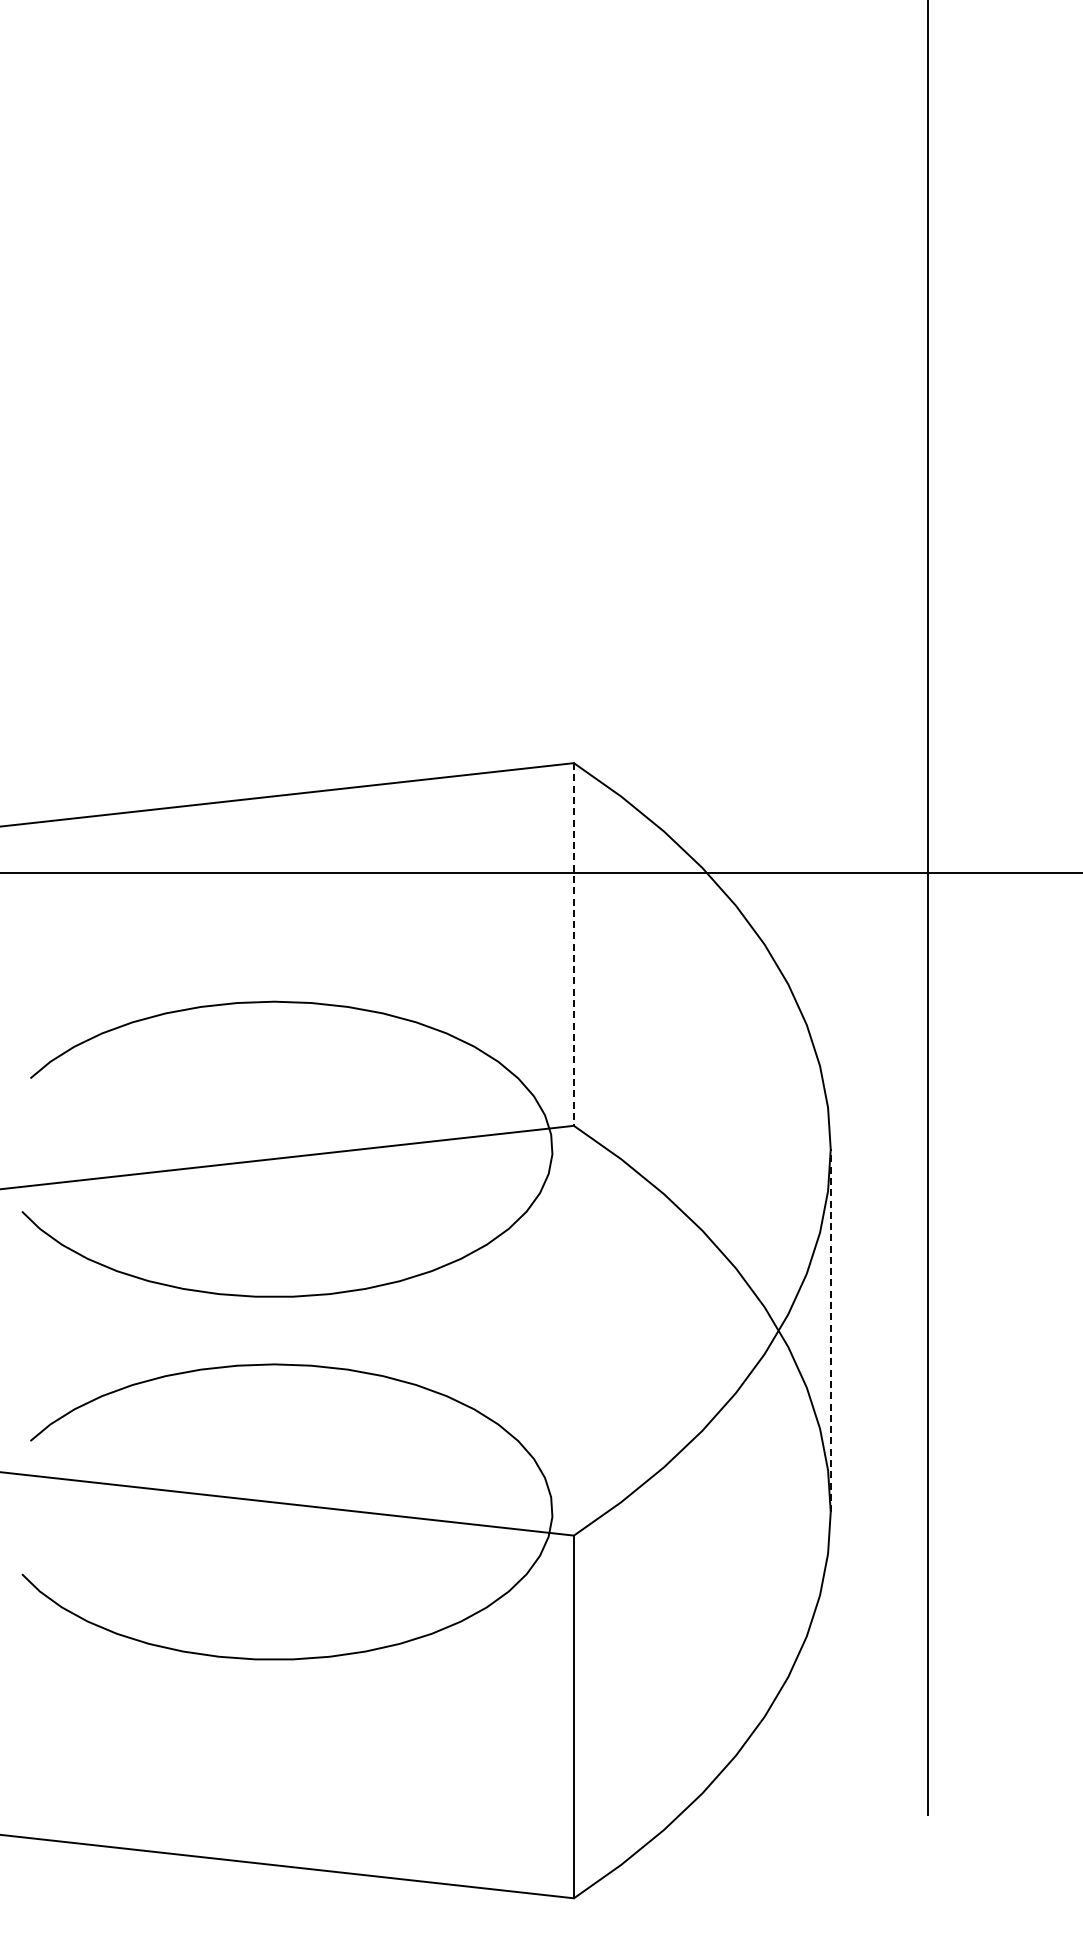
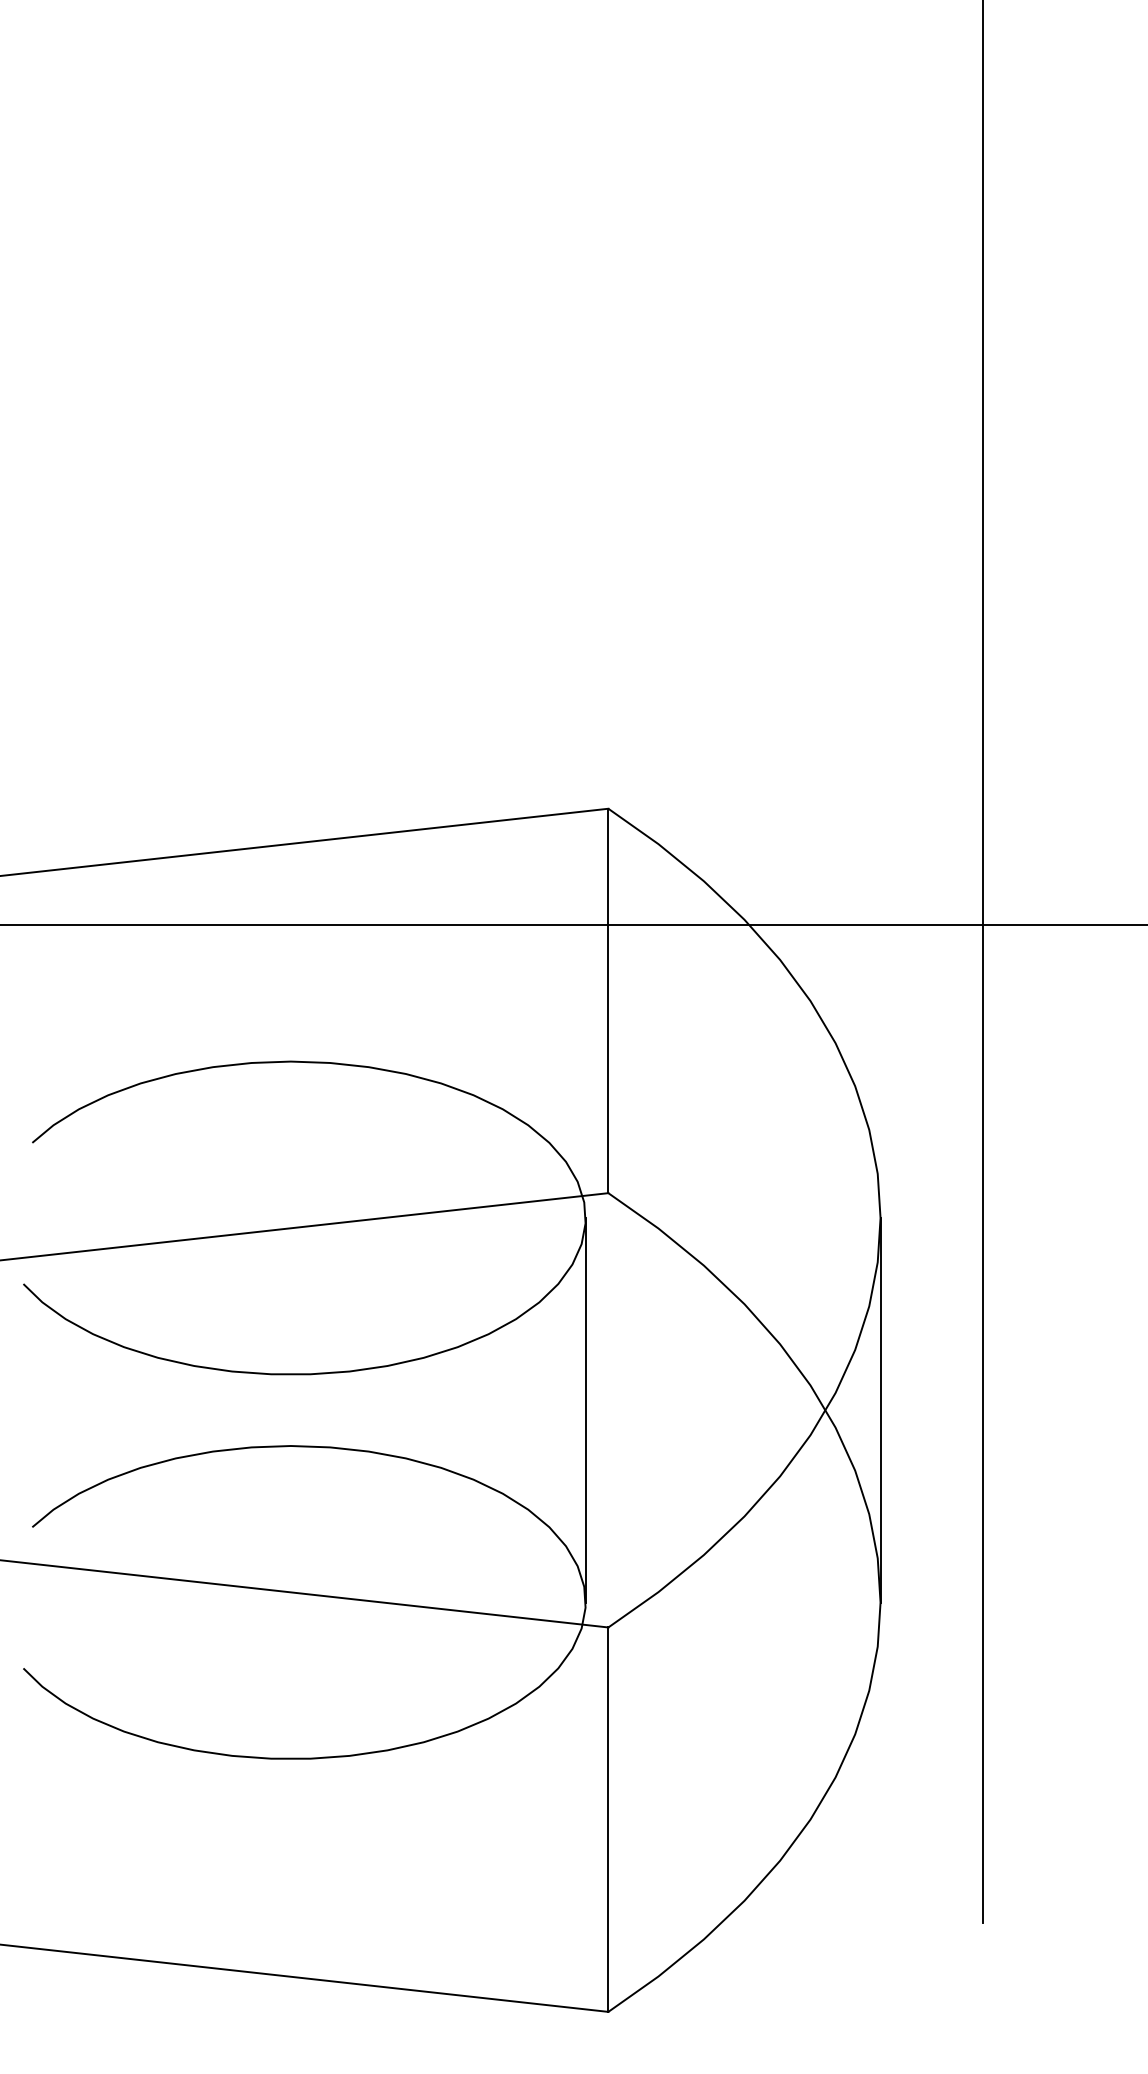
line: (573, 945) -> (607, 1002), dashed -> solid
line: (552, 1330) -> (585, 1410), added
line: (830, 1330) -> (880, 1410), dashed -> solid

